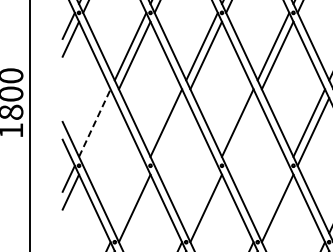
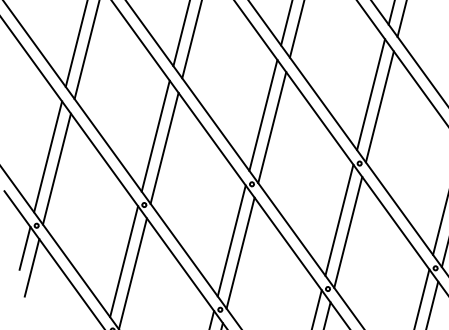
line: (95, 122) -> (48, 155), dashed -> solid
line: (98, 131) -> (56, 168), added
line: (170, 131) -> (164, 147), added
line: (241, 131) -> (271, 127), added
line: (130, 199) -> (123, 261), added
line: (201, 199) -> (230, 241), added
line: (273, 199) -> (339, 220), added

